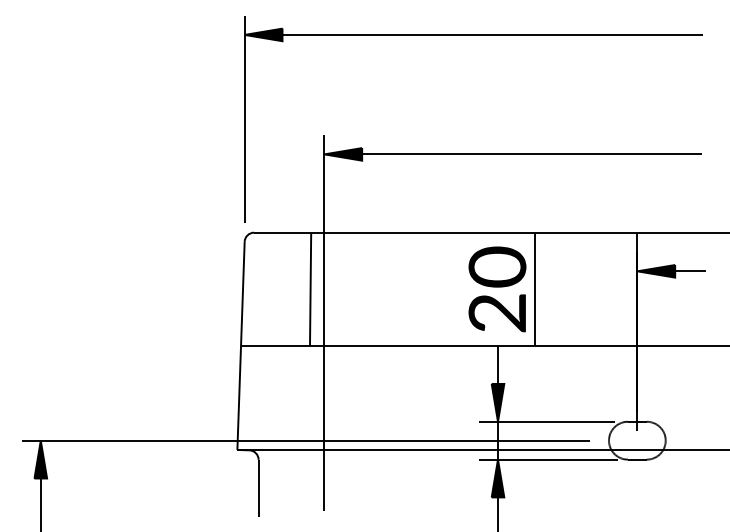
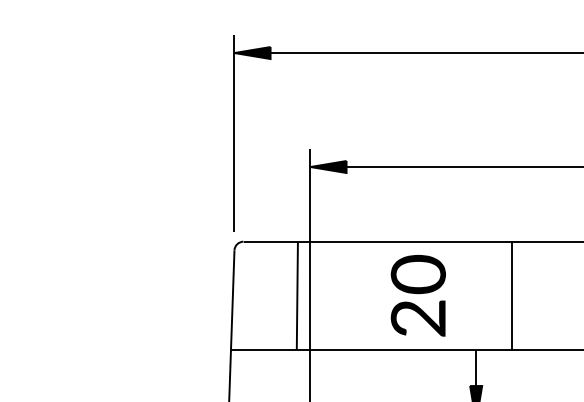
text: (497, 289) -> (418, 295), moved

